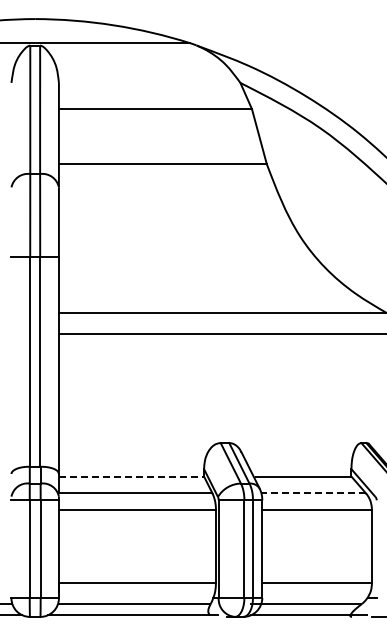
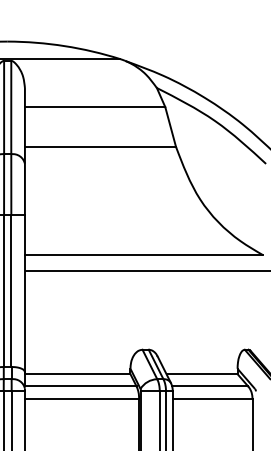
line: (131, 476) -> (77, 374), dashed -> solid
line: (313, 493) -> (209, 386), dashed -> solid

